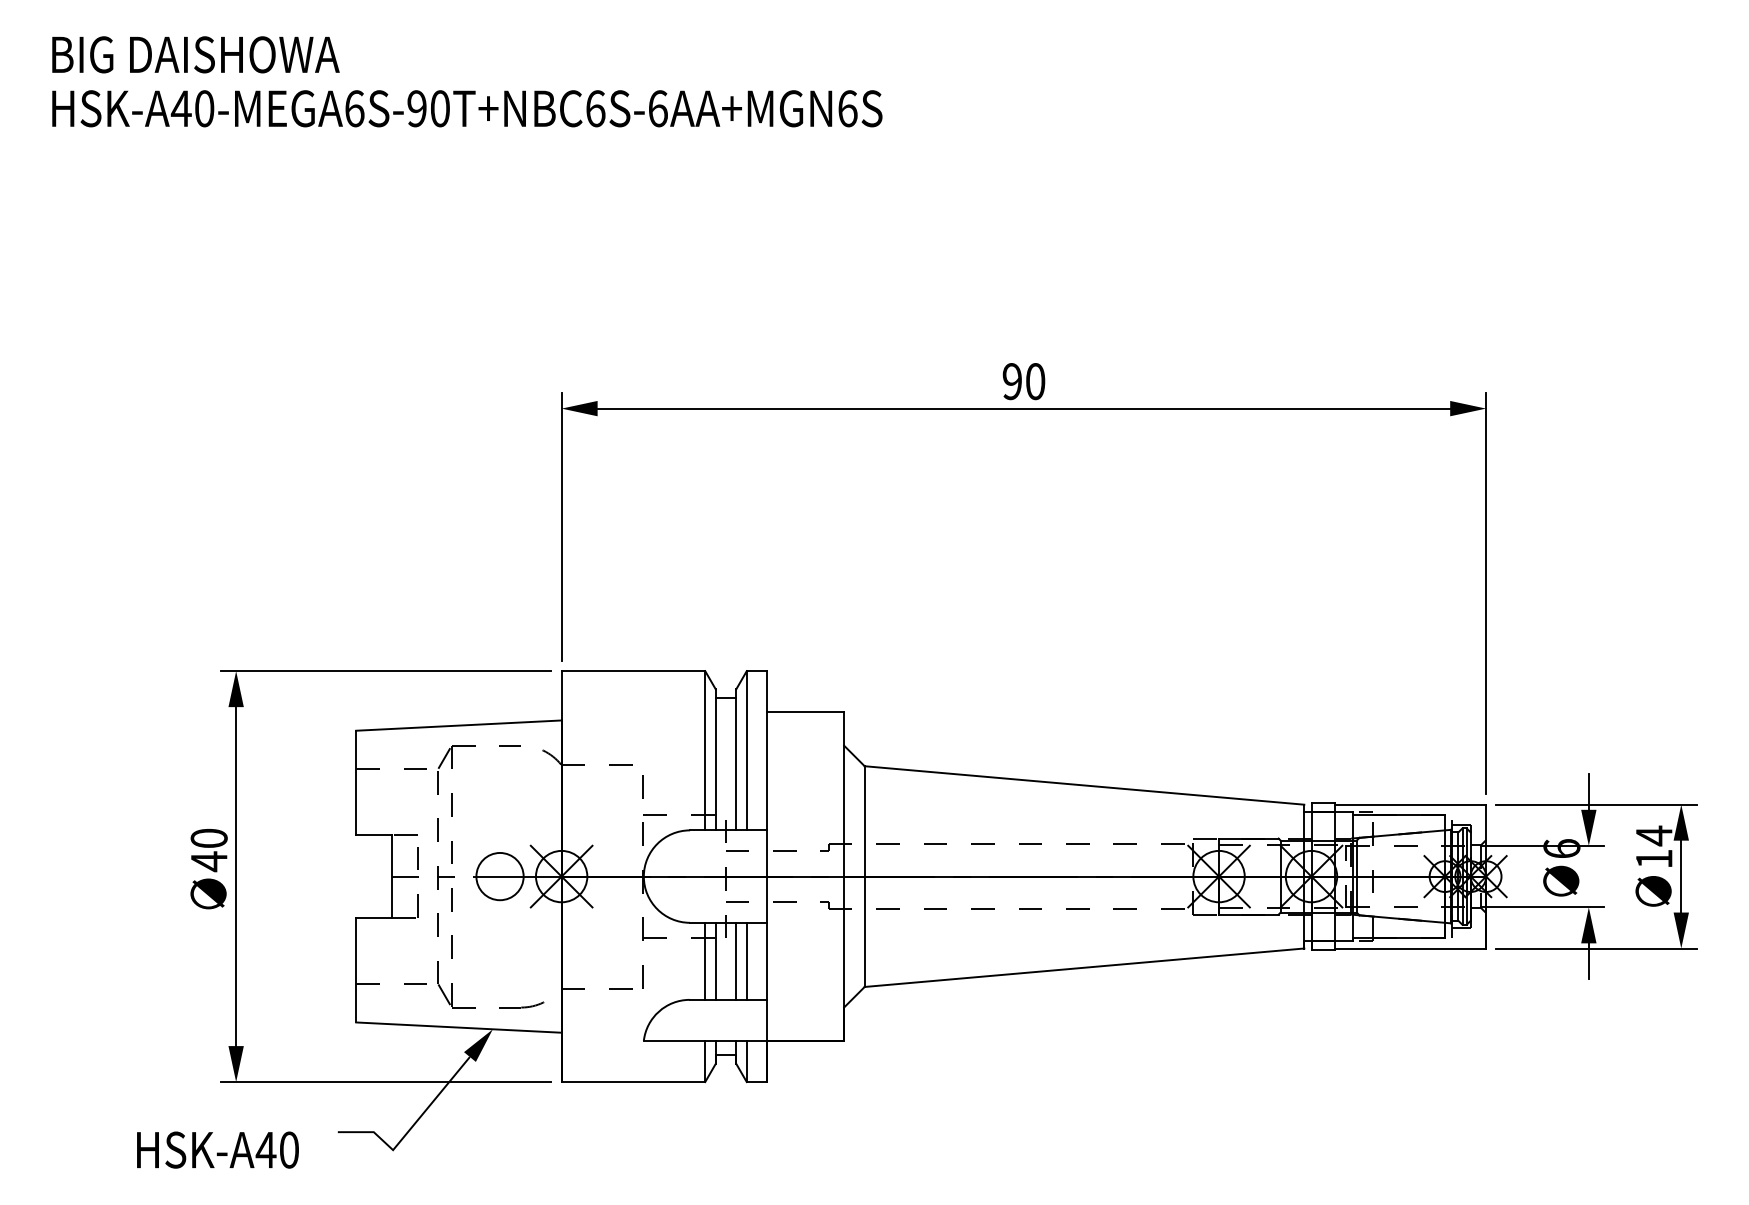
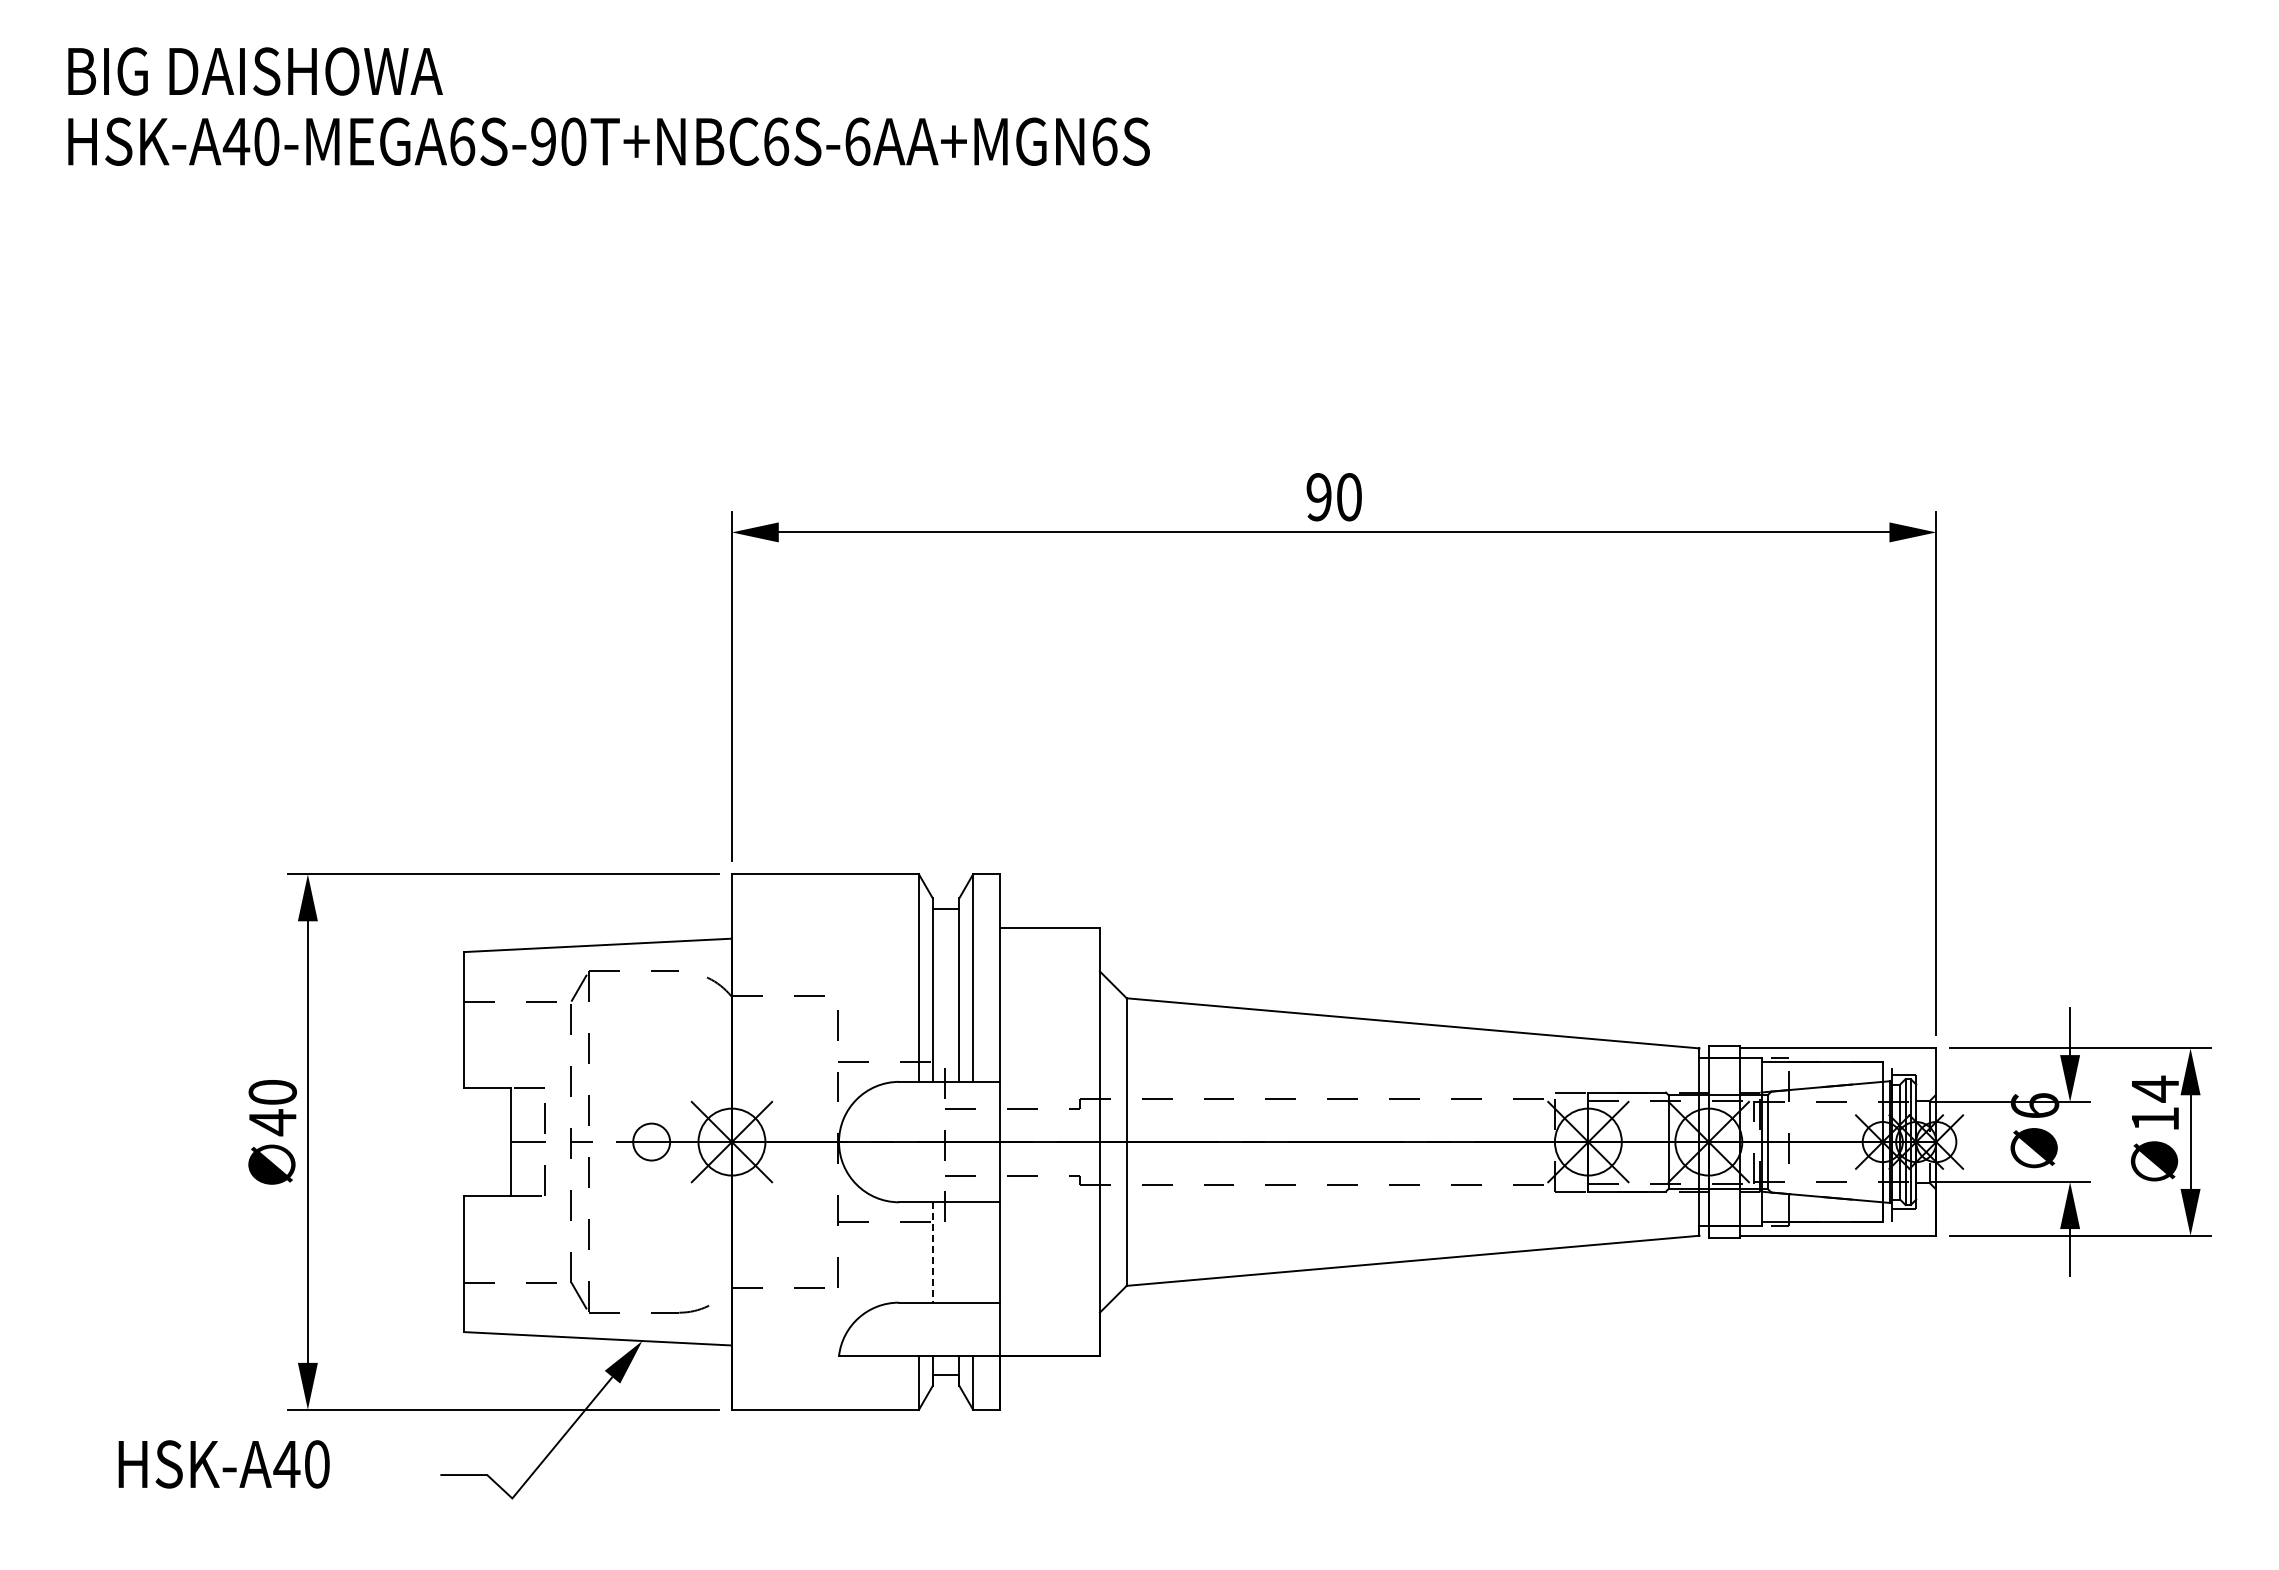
circle: (499, 876) -> (651, 1141), size x0.6
line: (705, 961) -> (919, 1252), removed
line: (715, 961) -> (932, 1252), solid -> dashed
line: (736, 961) -> (959, 1252), removed
line: (747, 961) -> (973, 1252), removed
text: (217, 1150) -> (223, 1464), moved

